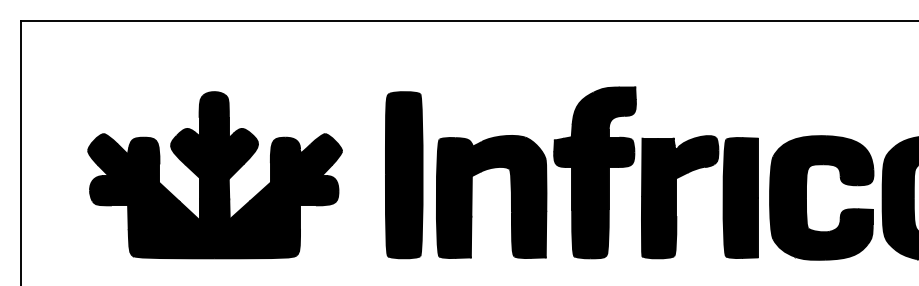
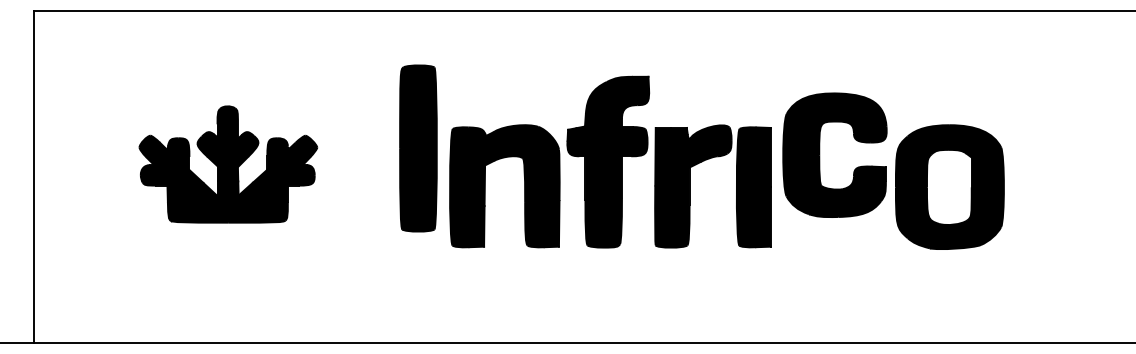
part: (215, 175) -> (228, 164), size x0.7
part: (404, 175) -> (418, 148), moved
part: (807, 197) -> (820, 154), moved

